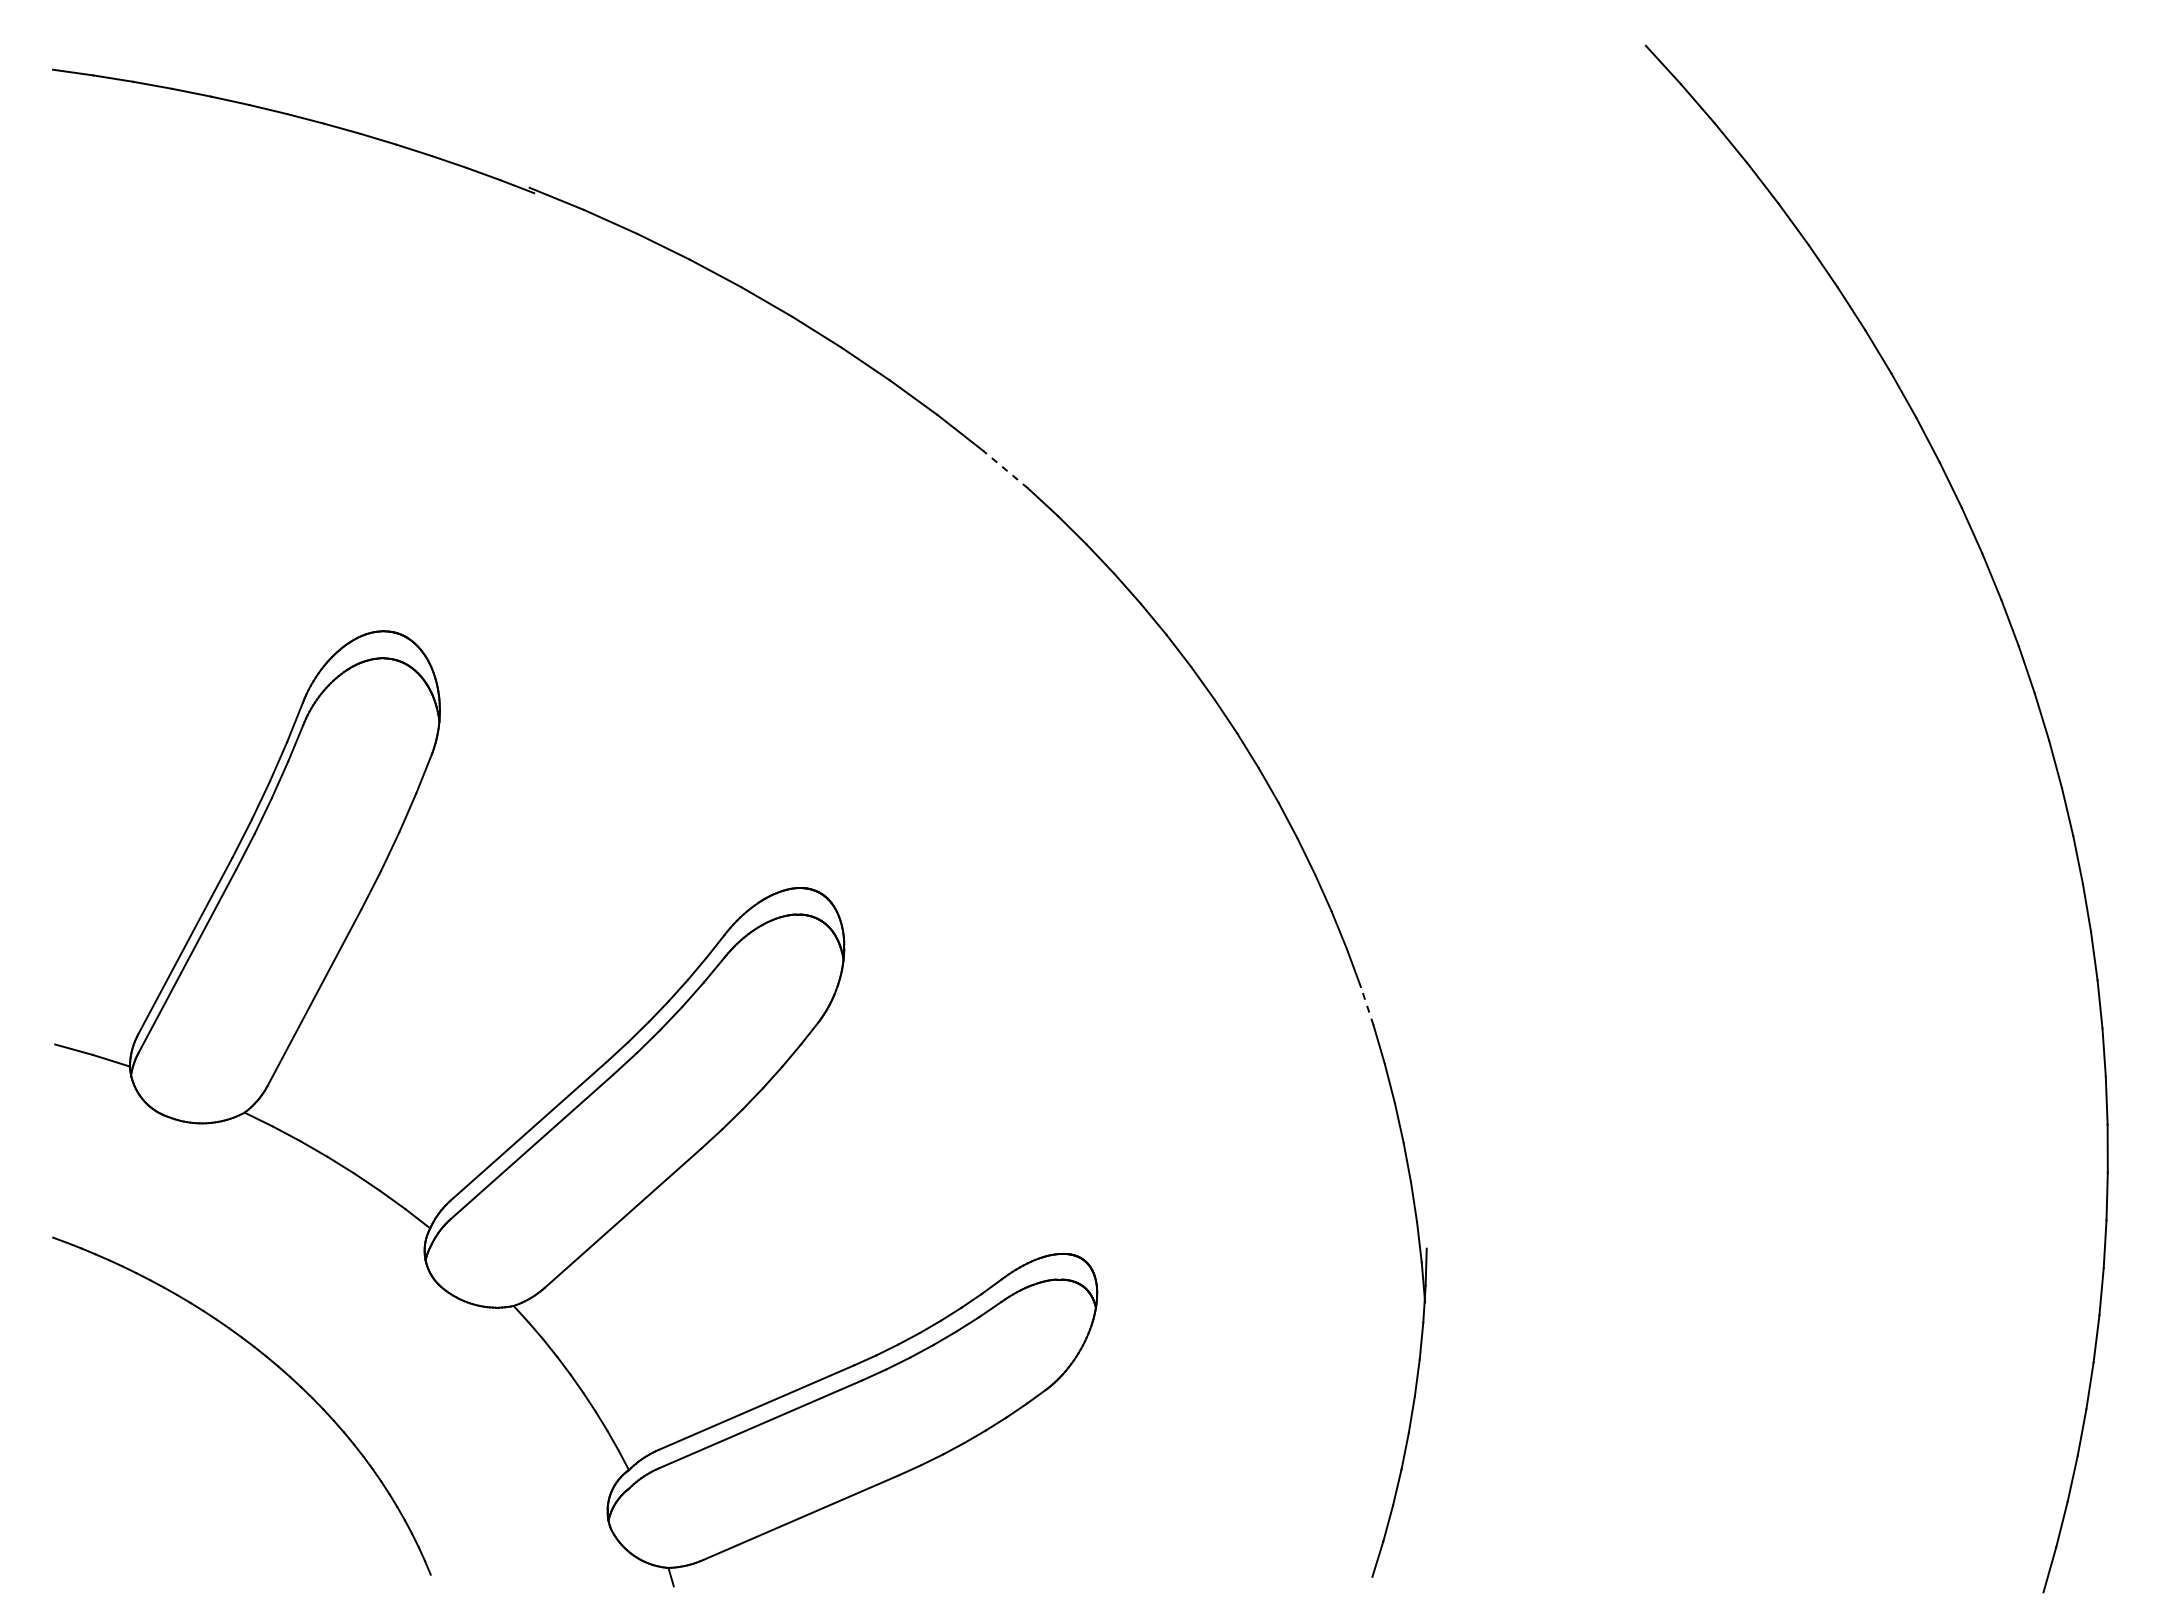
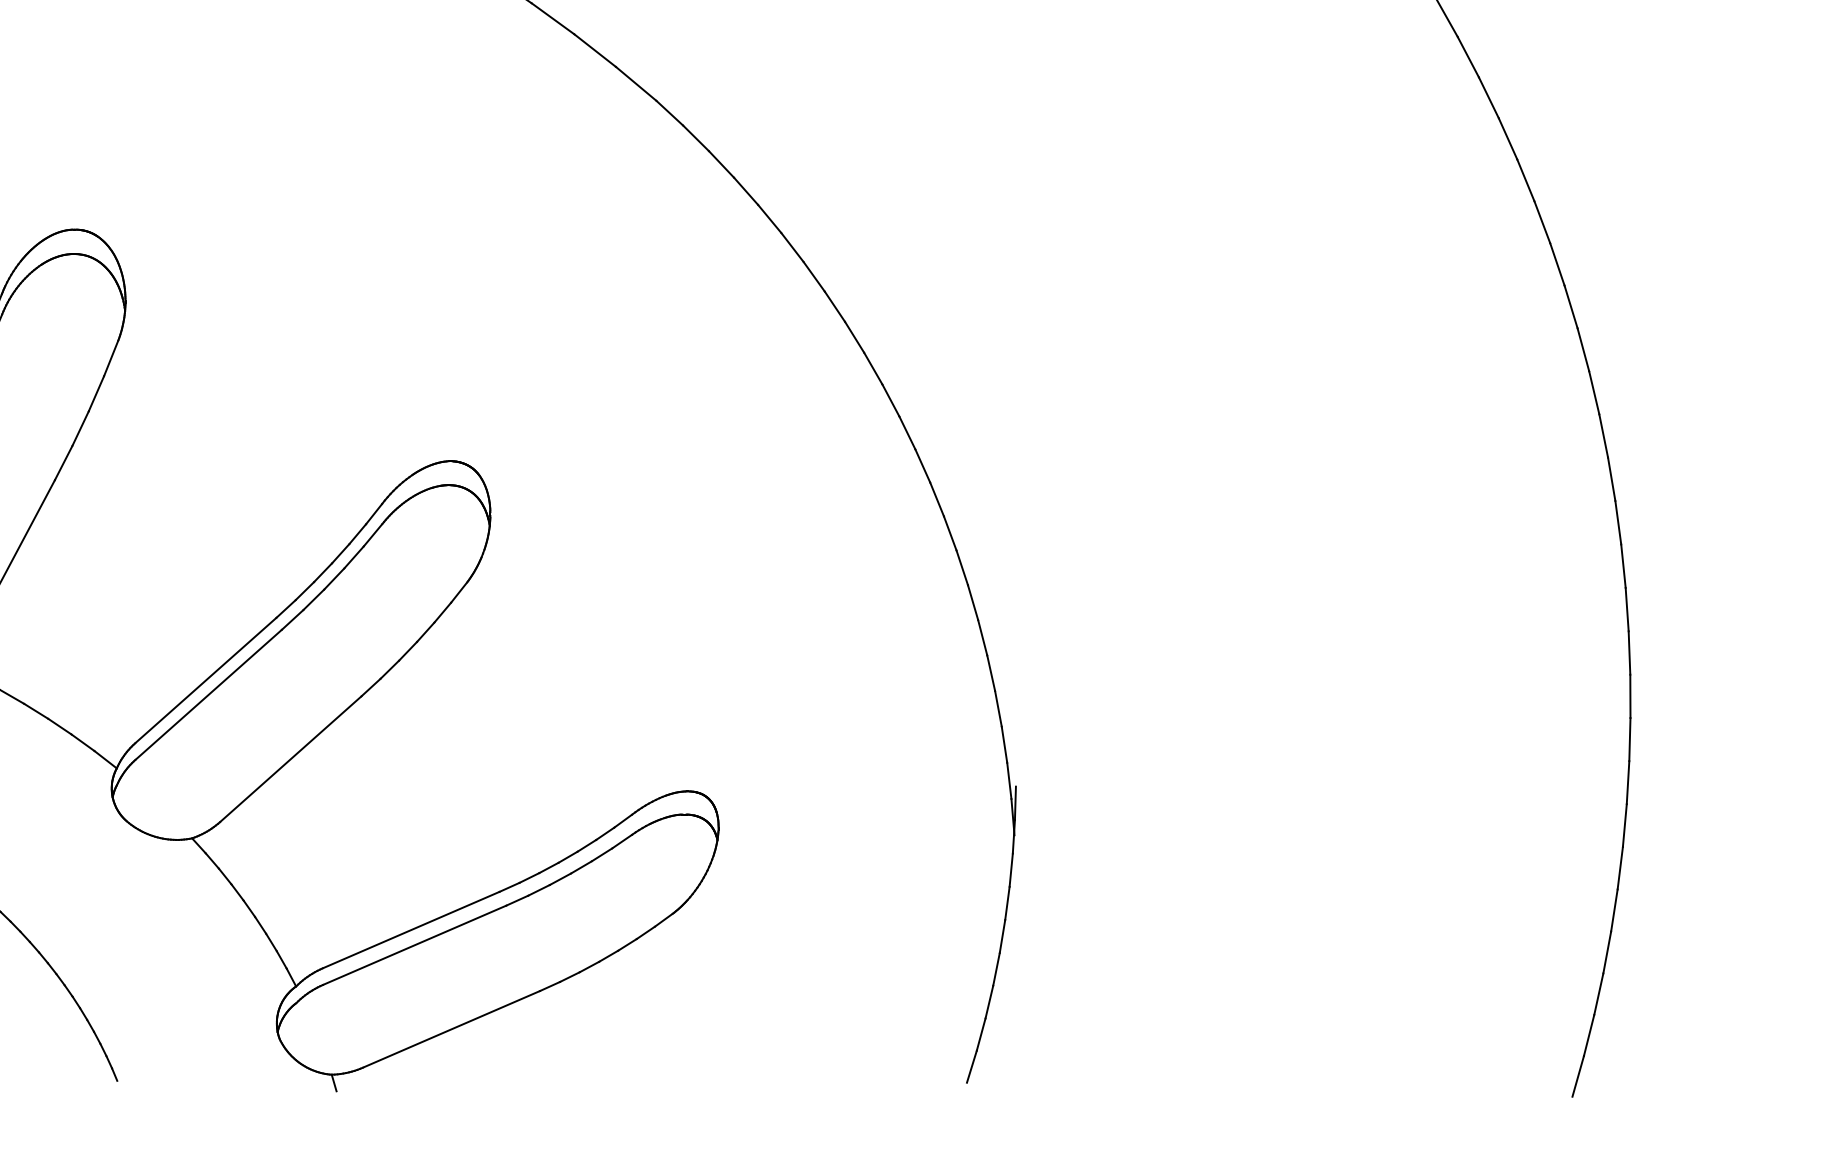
line: (1005, 469) -> (635, 83), dashed -> solid
line: (1367, 1005) -> (962, 567), dashed -> solid

